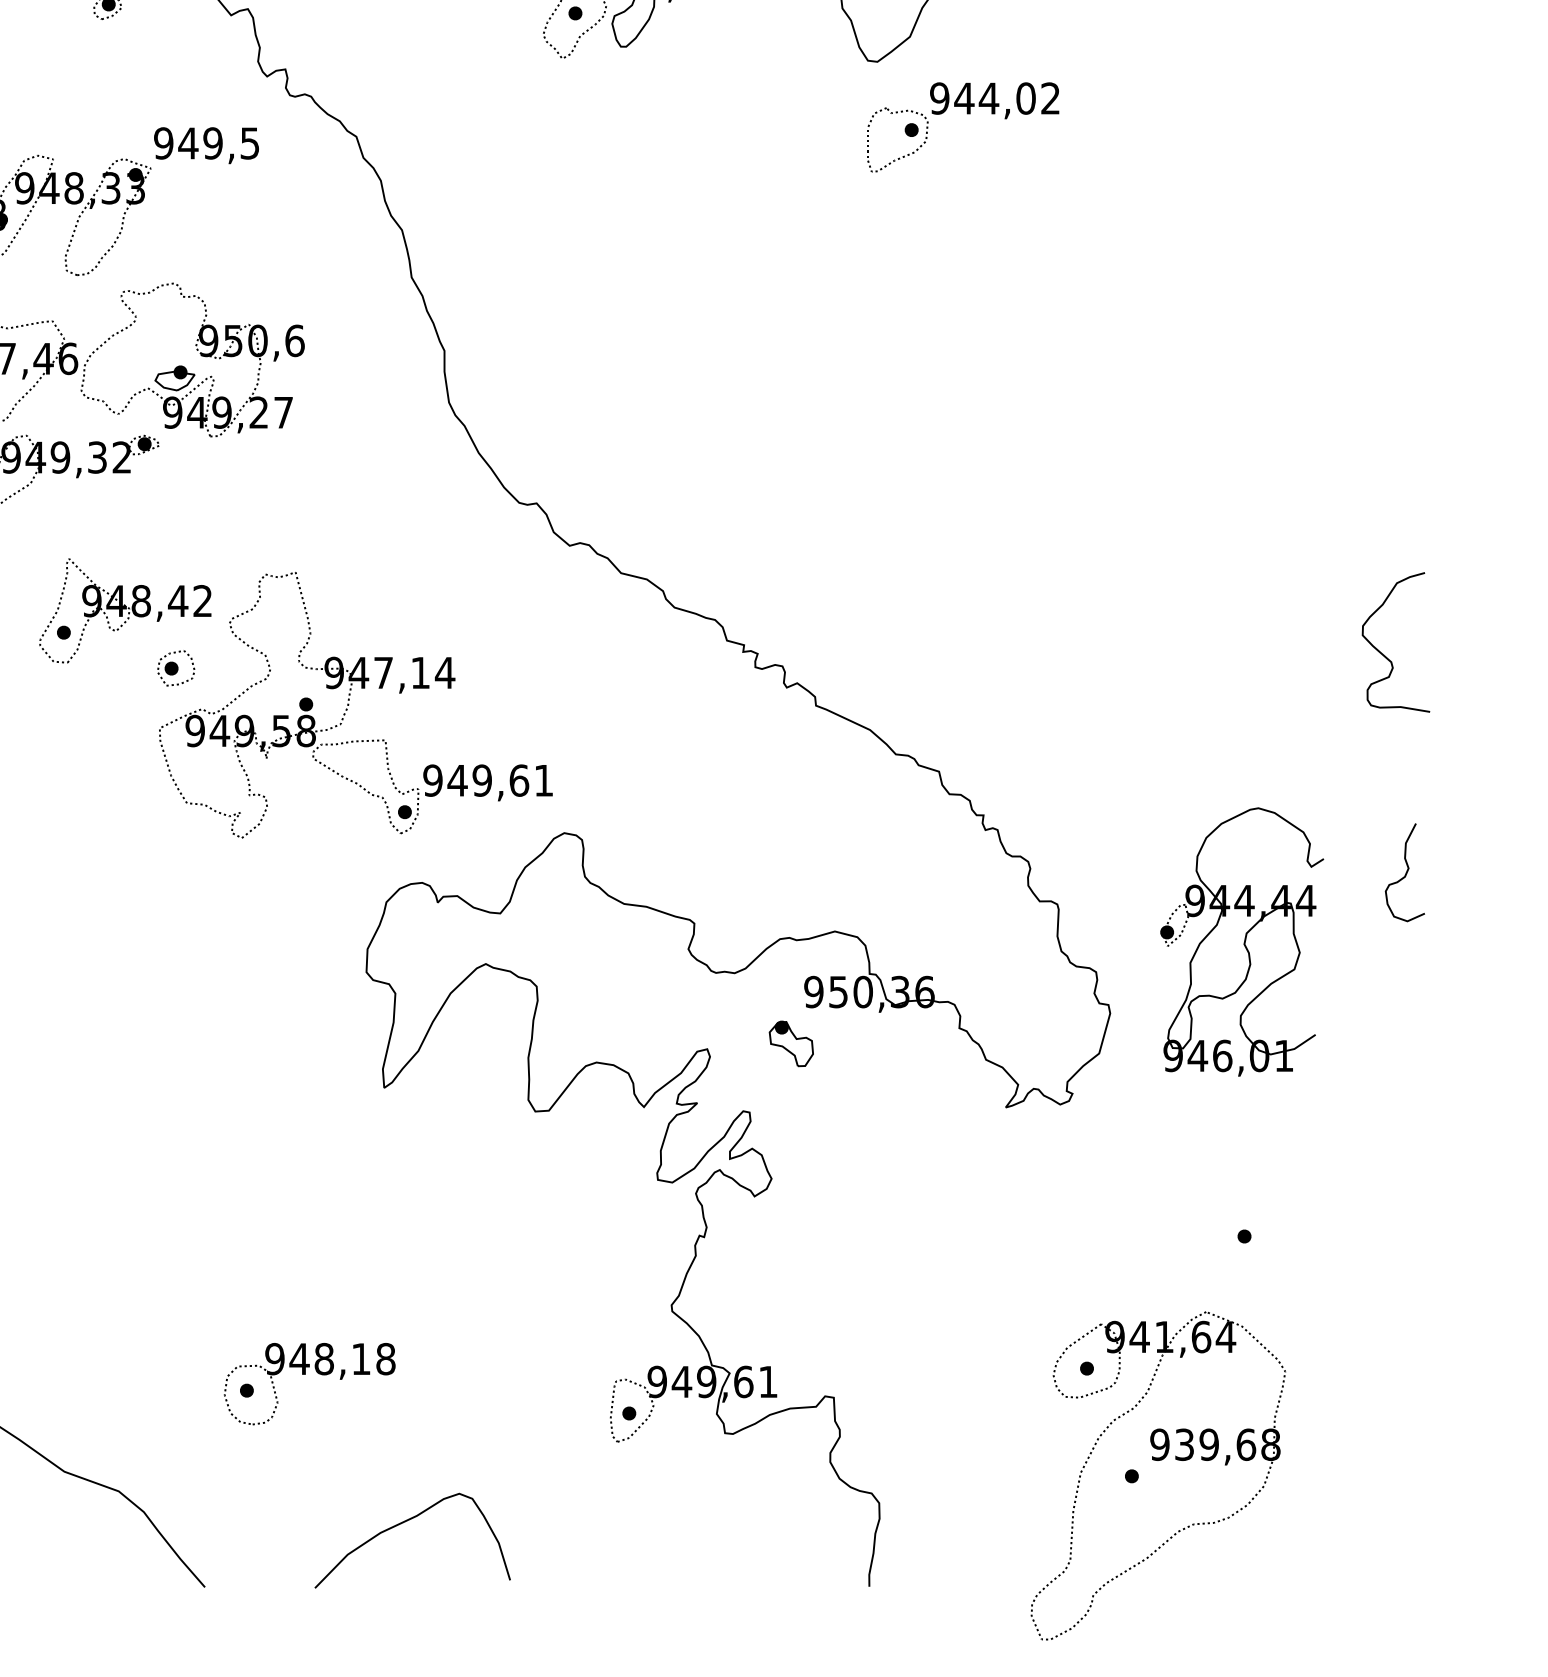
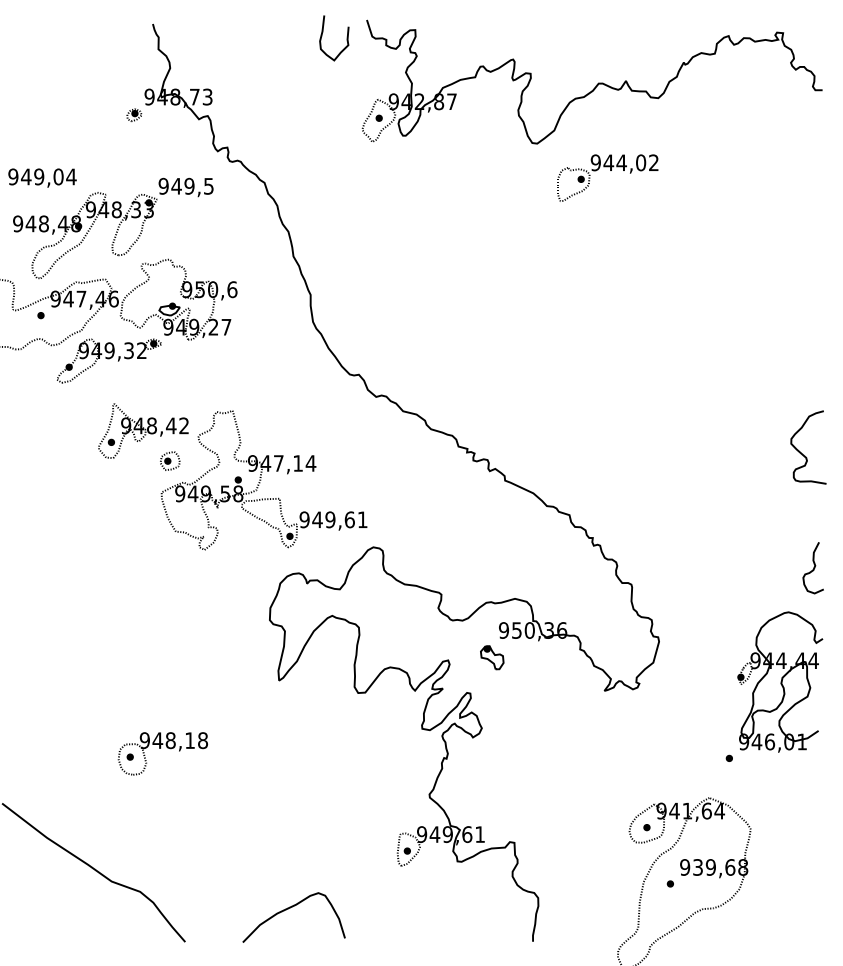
part: (967, 113) -> (610, 170), moved
part: (1242, 940) -> (780, 681), moved
part: (308, 1383) -> (162, 753), moved

